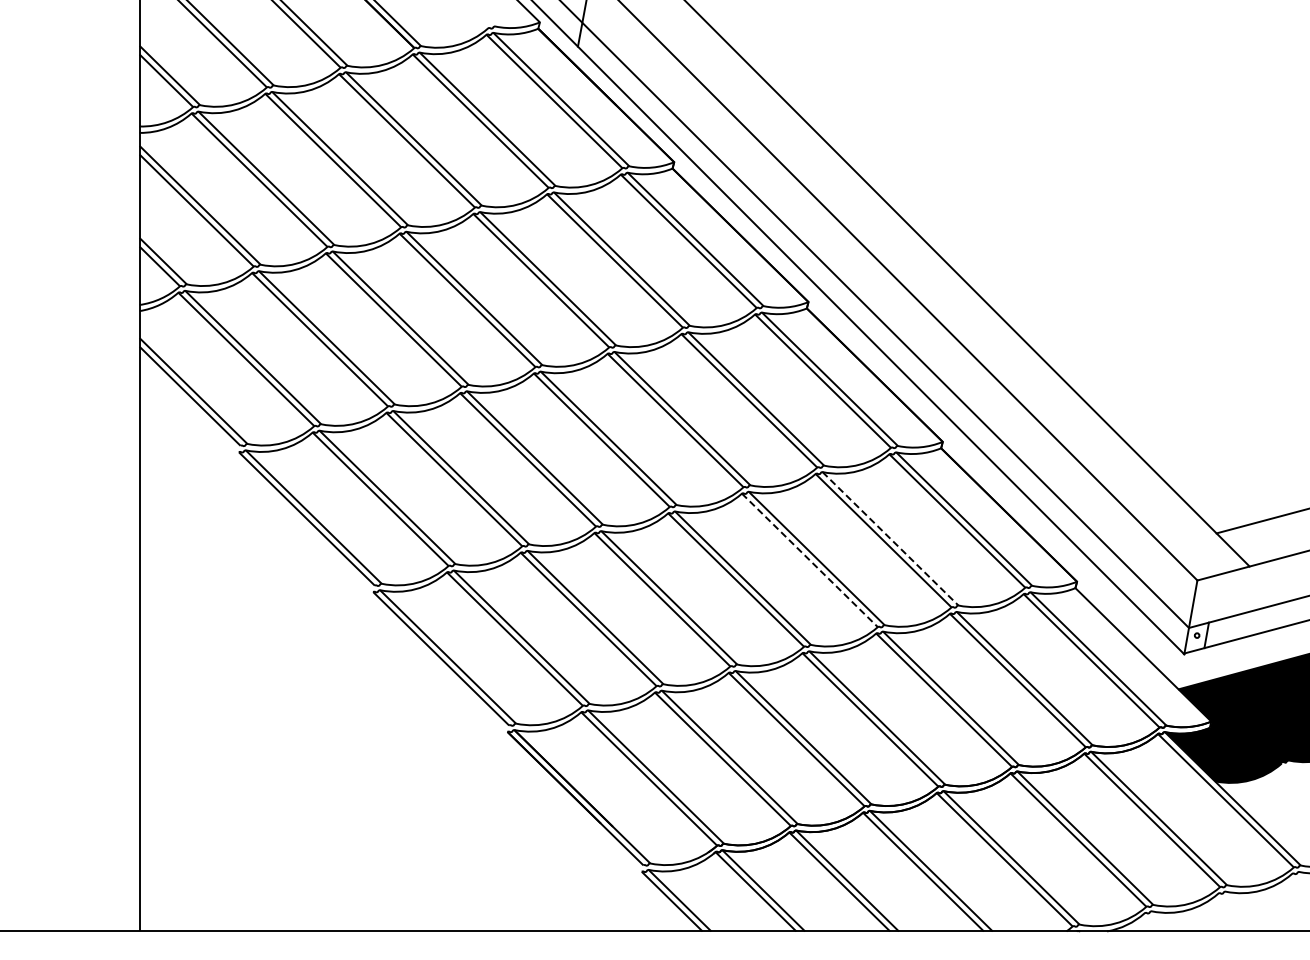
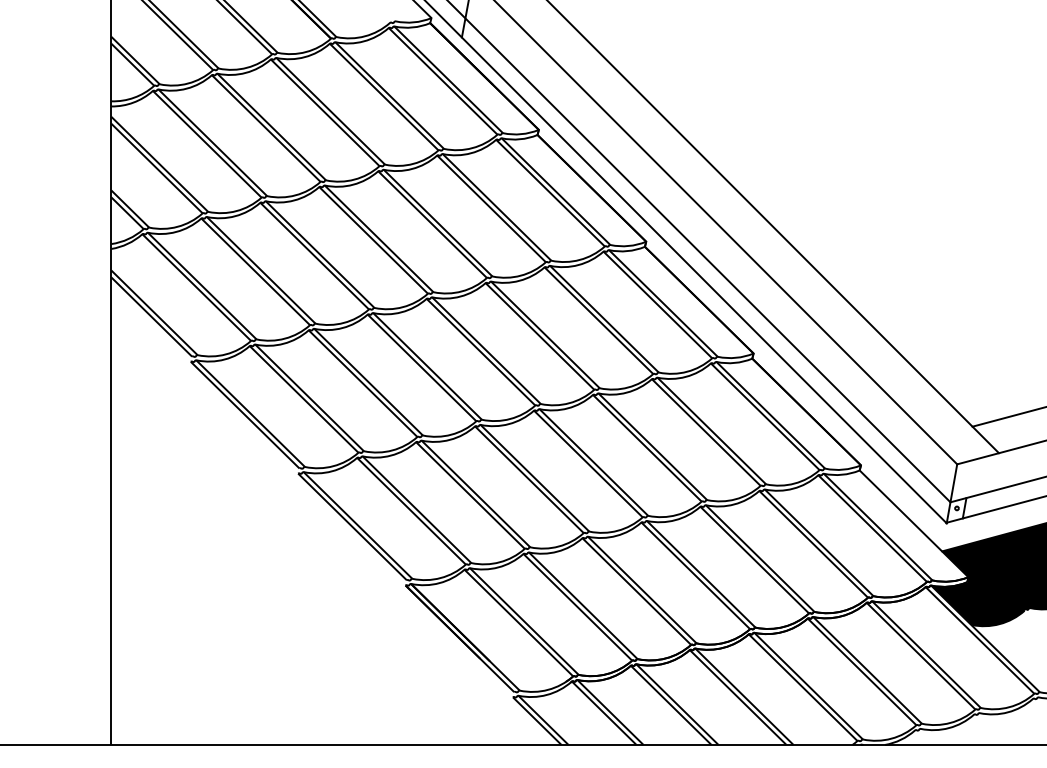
line: (890, 539) -> (711, 431), dashed -> solid
line: (810, 560) -> (647, 448), dashed -> solid

